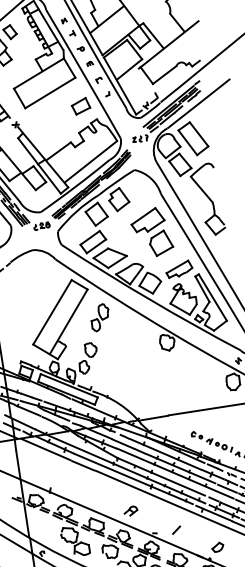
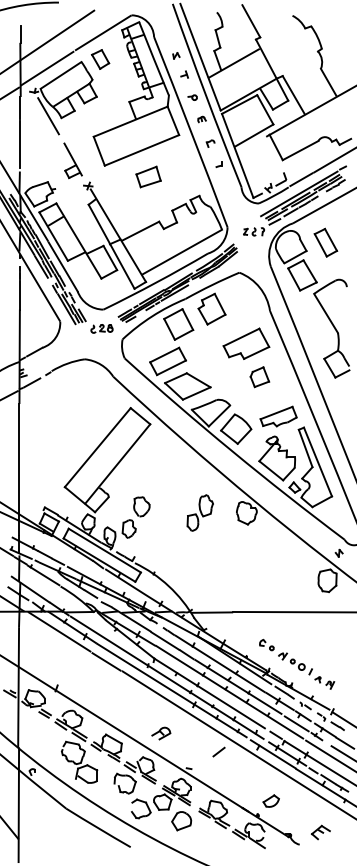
part: (80, 105) -> (148, 176), moved
part: (193, 138) -> (325, 242), size x0.6
part: (160, 242) -> (259, 376), size x0.6
part: (99, 317) -> (199, 512), moved
line: (176, 529) -> (218, 751), moved

